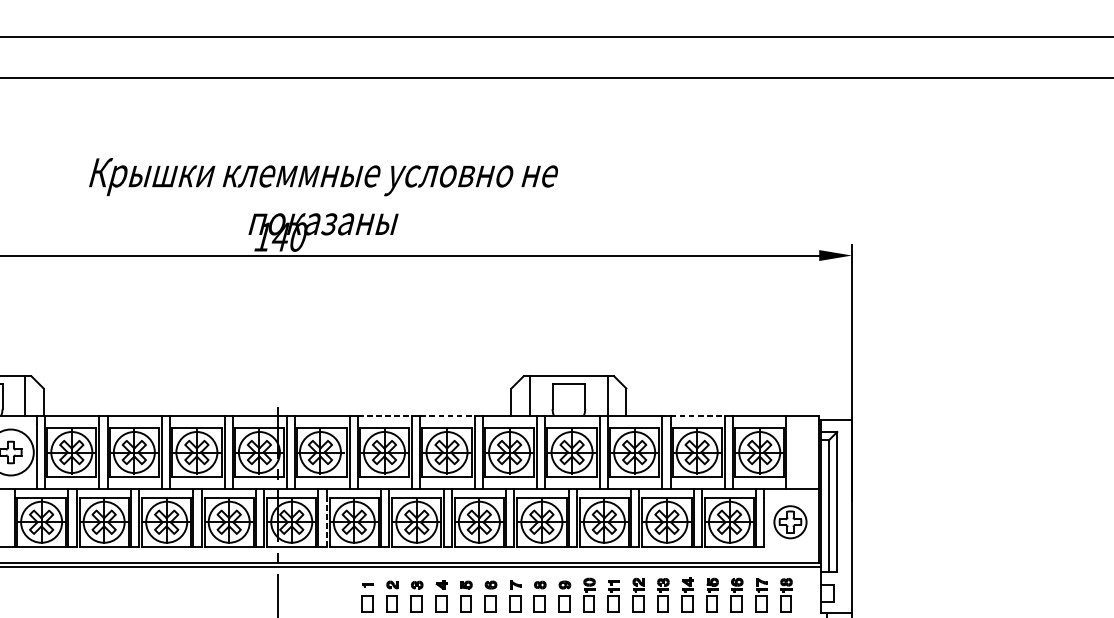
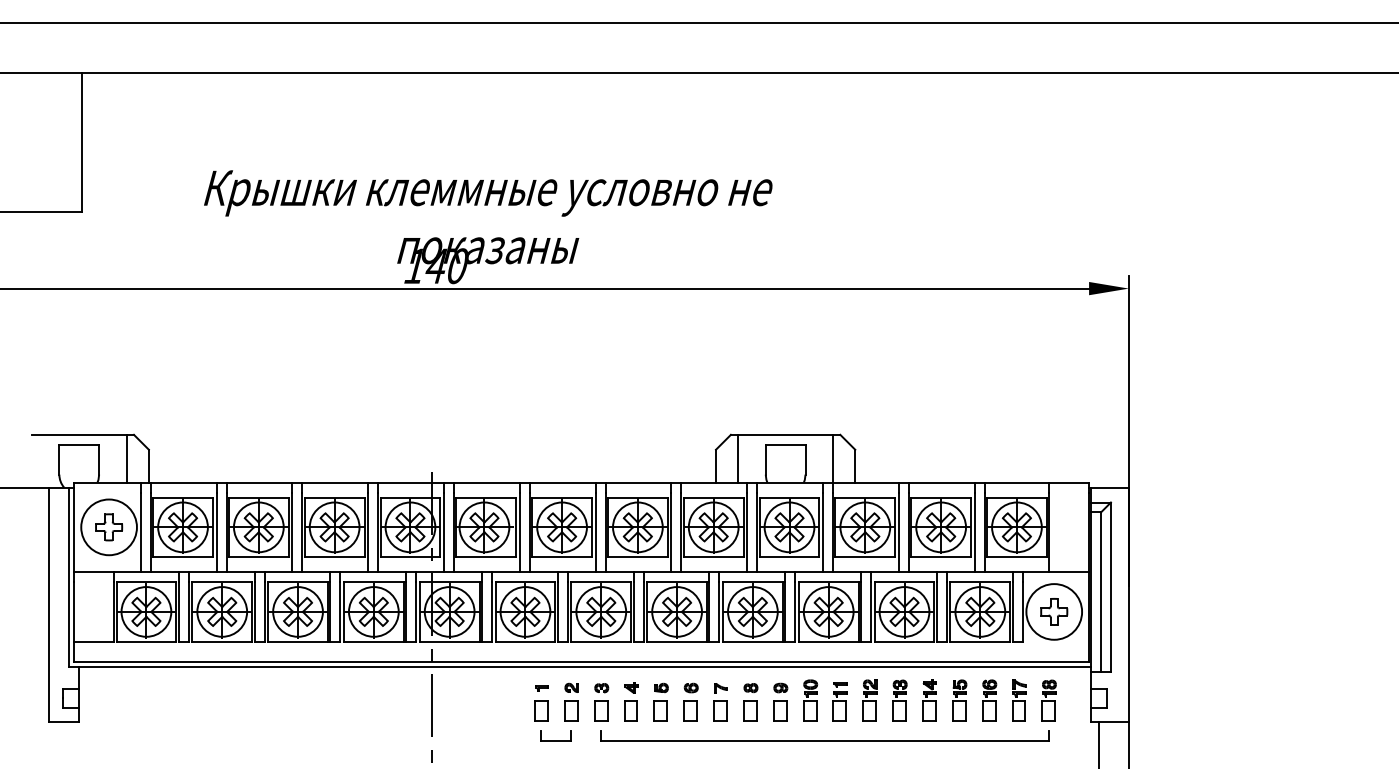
line: (384, 415) -> (562, 482), dashed -> solid
line: (447, 415) -> (638, 482), dashed -> solid
line: (697, 415) -> (941, 482), dashed -> solid
line: (326, 521) -> (491, 611), dashed -> solid
circle: (790, 521) -> (1054, 611), size x1.43

